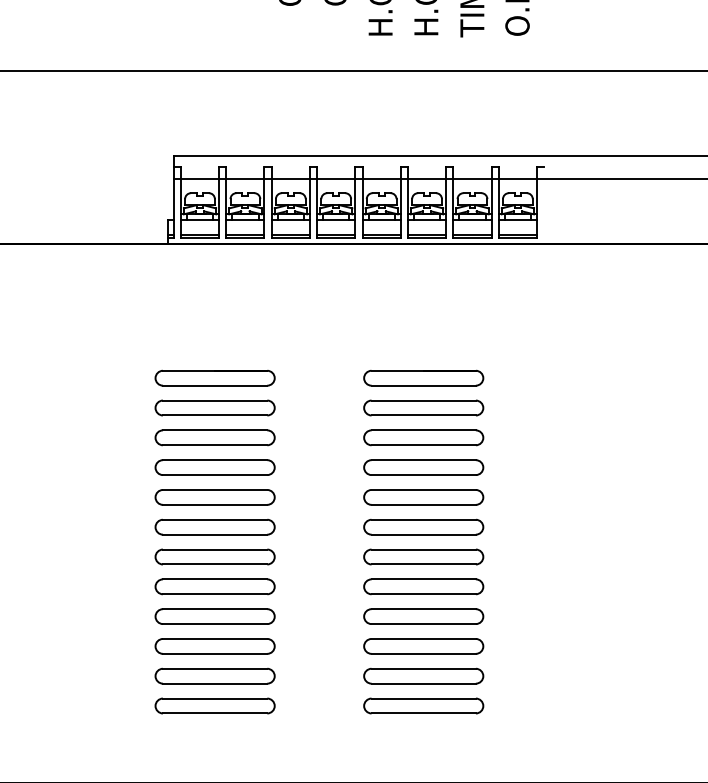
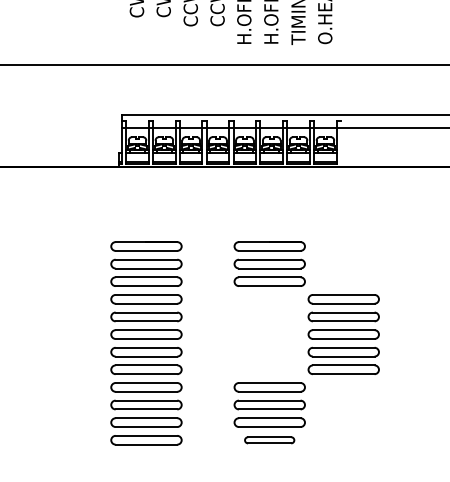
part: (423, 527) -> (343, 334), moved
part: (423, 706) -> (269, 440), size x0.7

